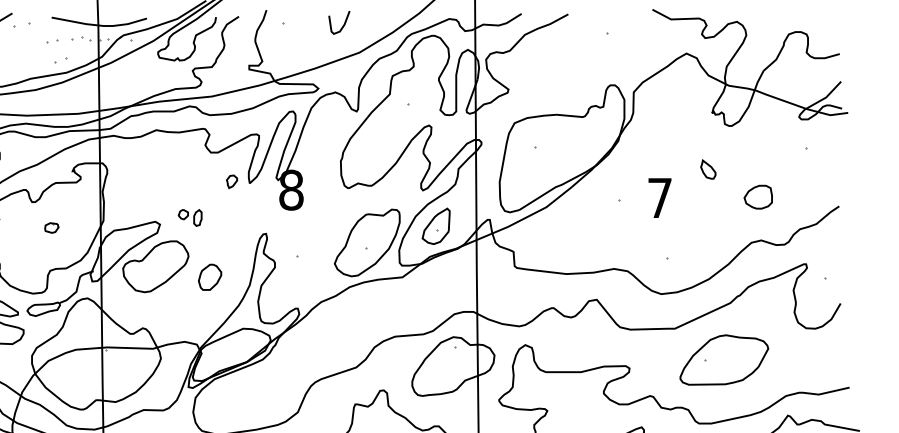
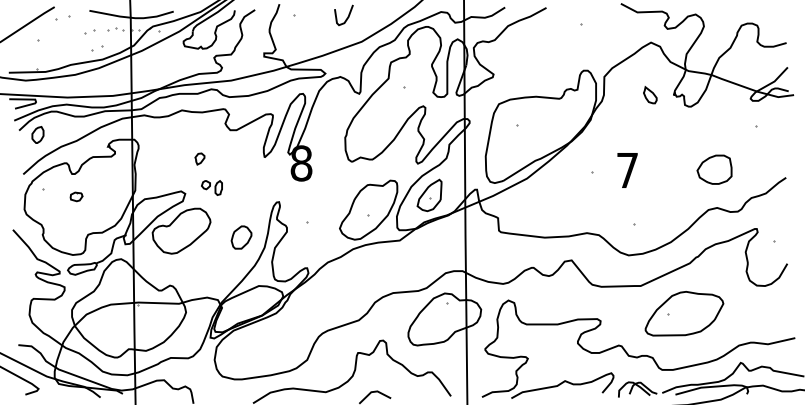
part: (708, 169) -> (650, 95), moved
part: (231, 181) -> (199, 158), moved
part: (758, 197) -> (714, 169), size x1.4
part: (51, 227) -> (76, 196), moved
part: (210, 277) -> (241, 237), moved

